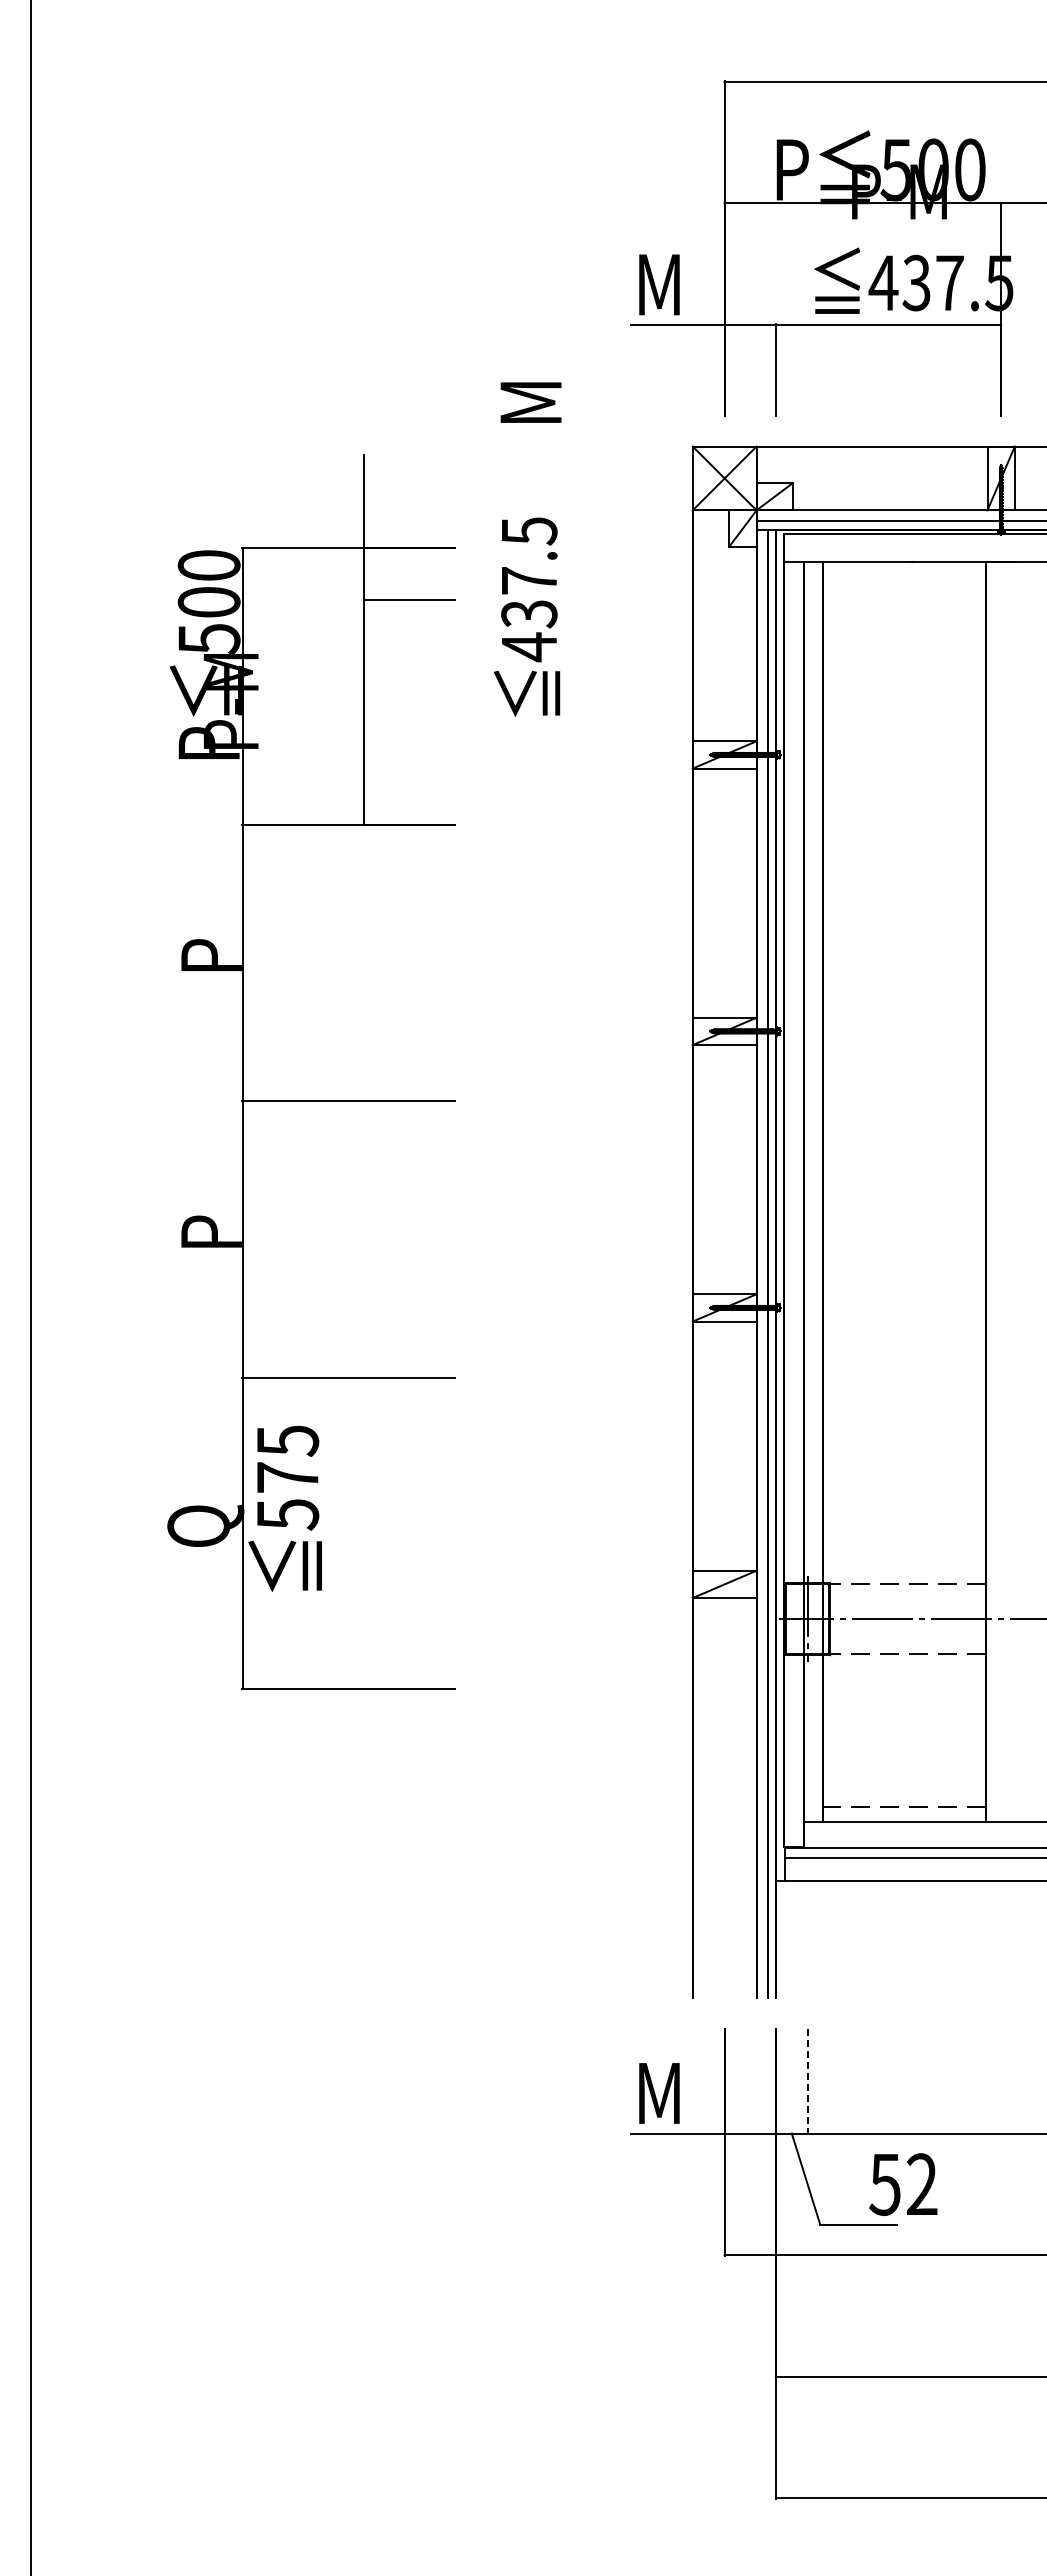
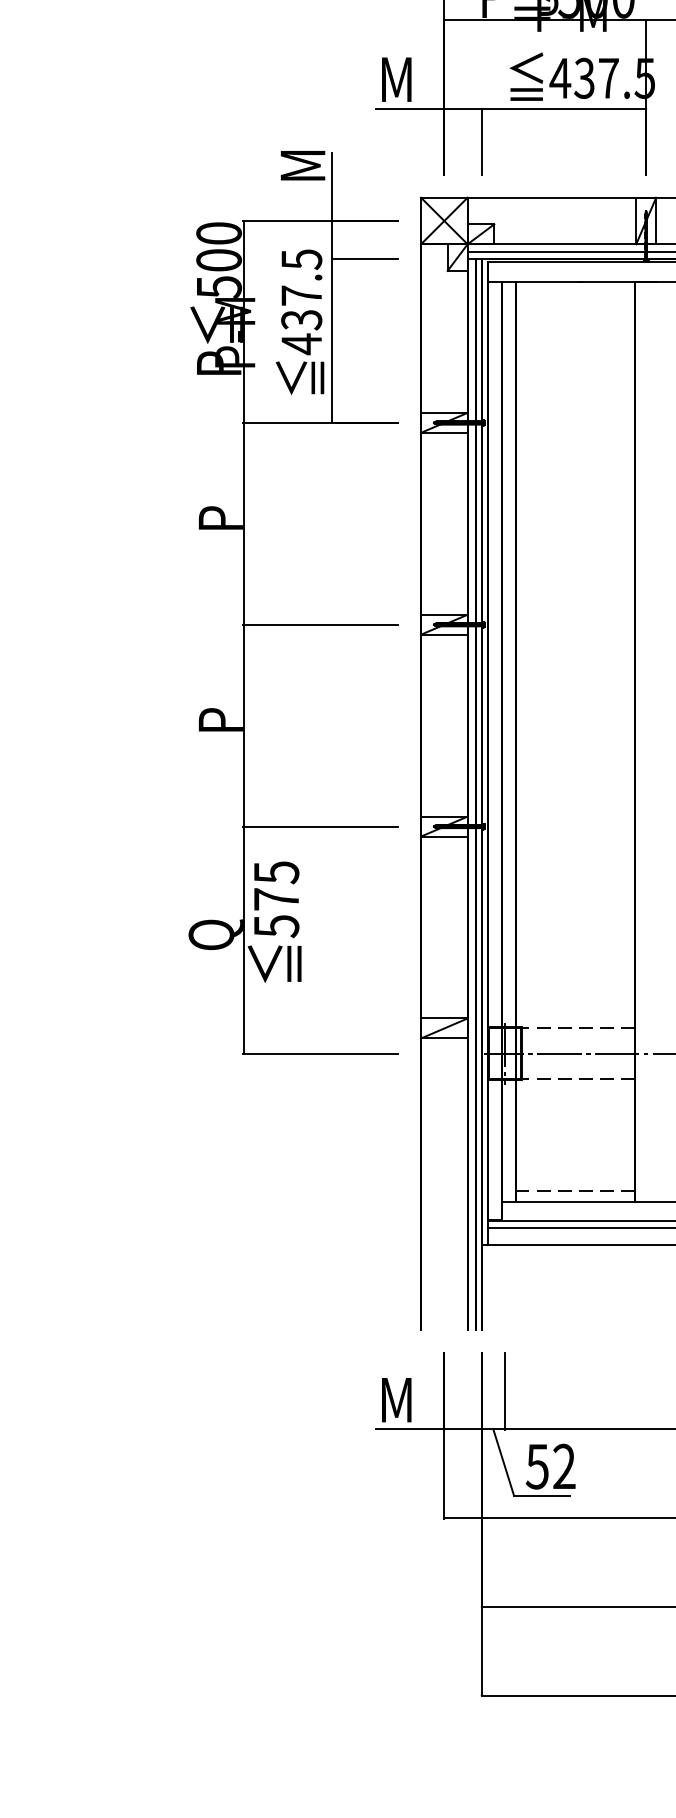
part: (311, 1100) -> (293, 624), moved
line: (807, 2081) -> (504, 1391), dashed -> solid
text: (903, 2184) -> (550, 1466), moved

